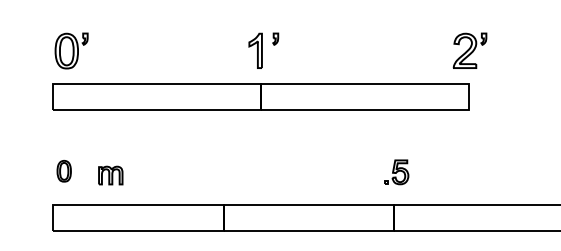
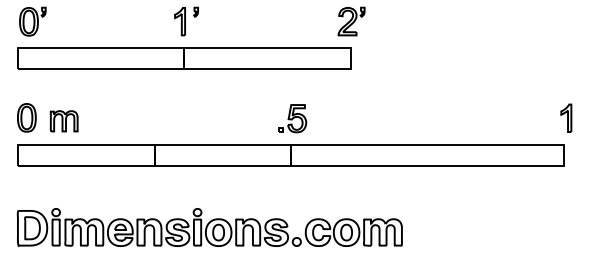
part: (63, 170) -> (26, 117), size x1.67
part: (396, 172) -> (292, 118), size x1.43
part: (109, 175) -> (63, 121), size x1.43

